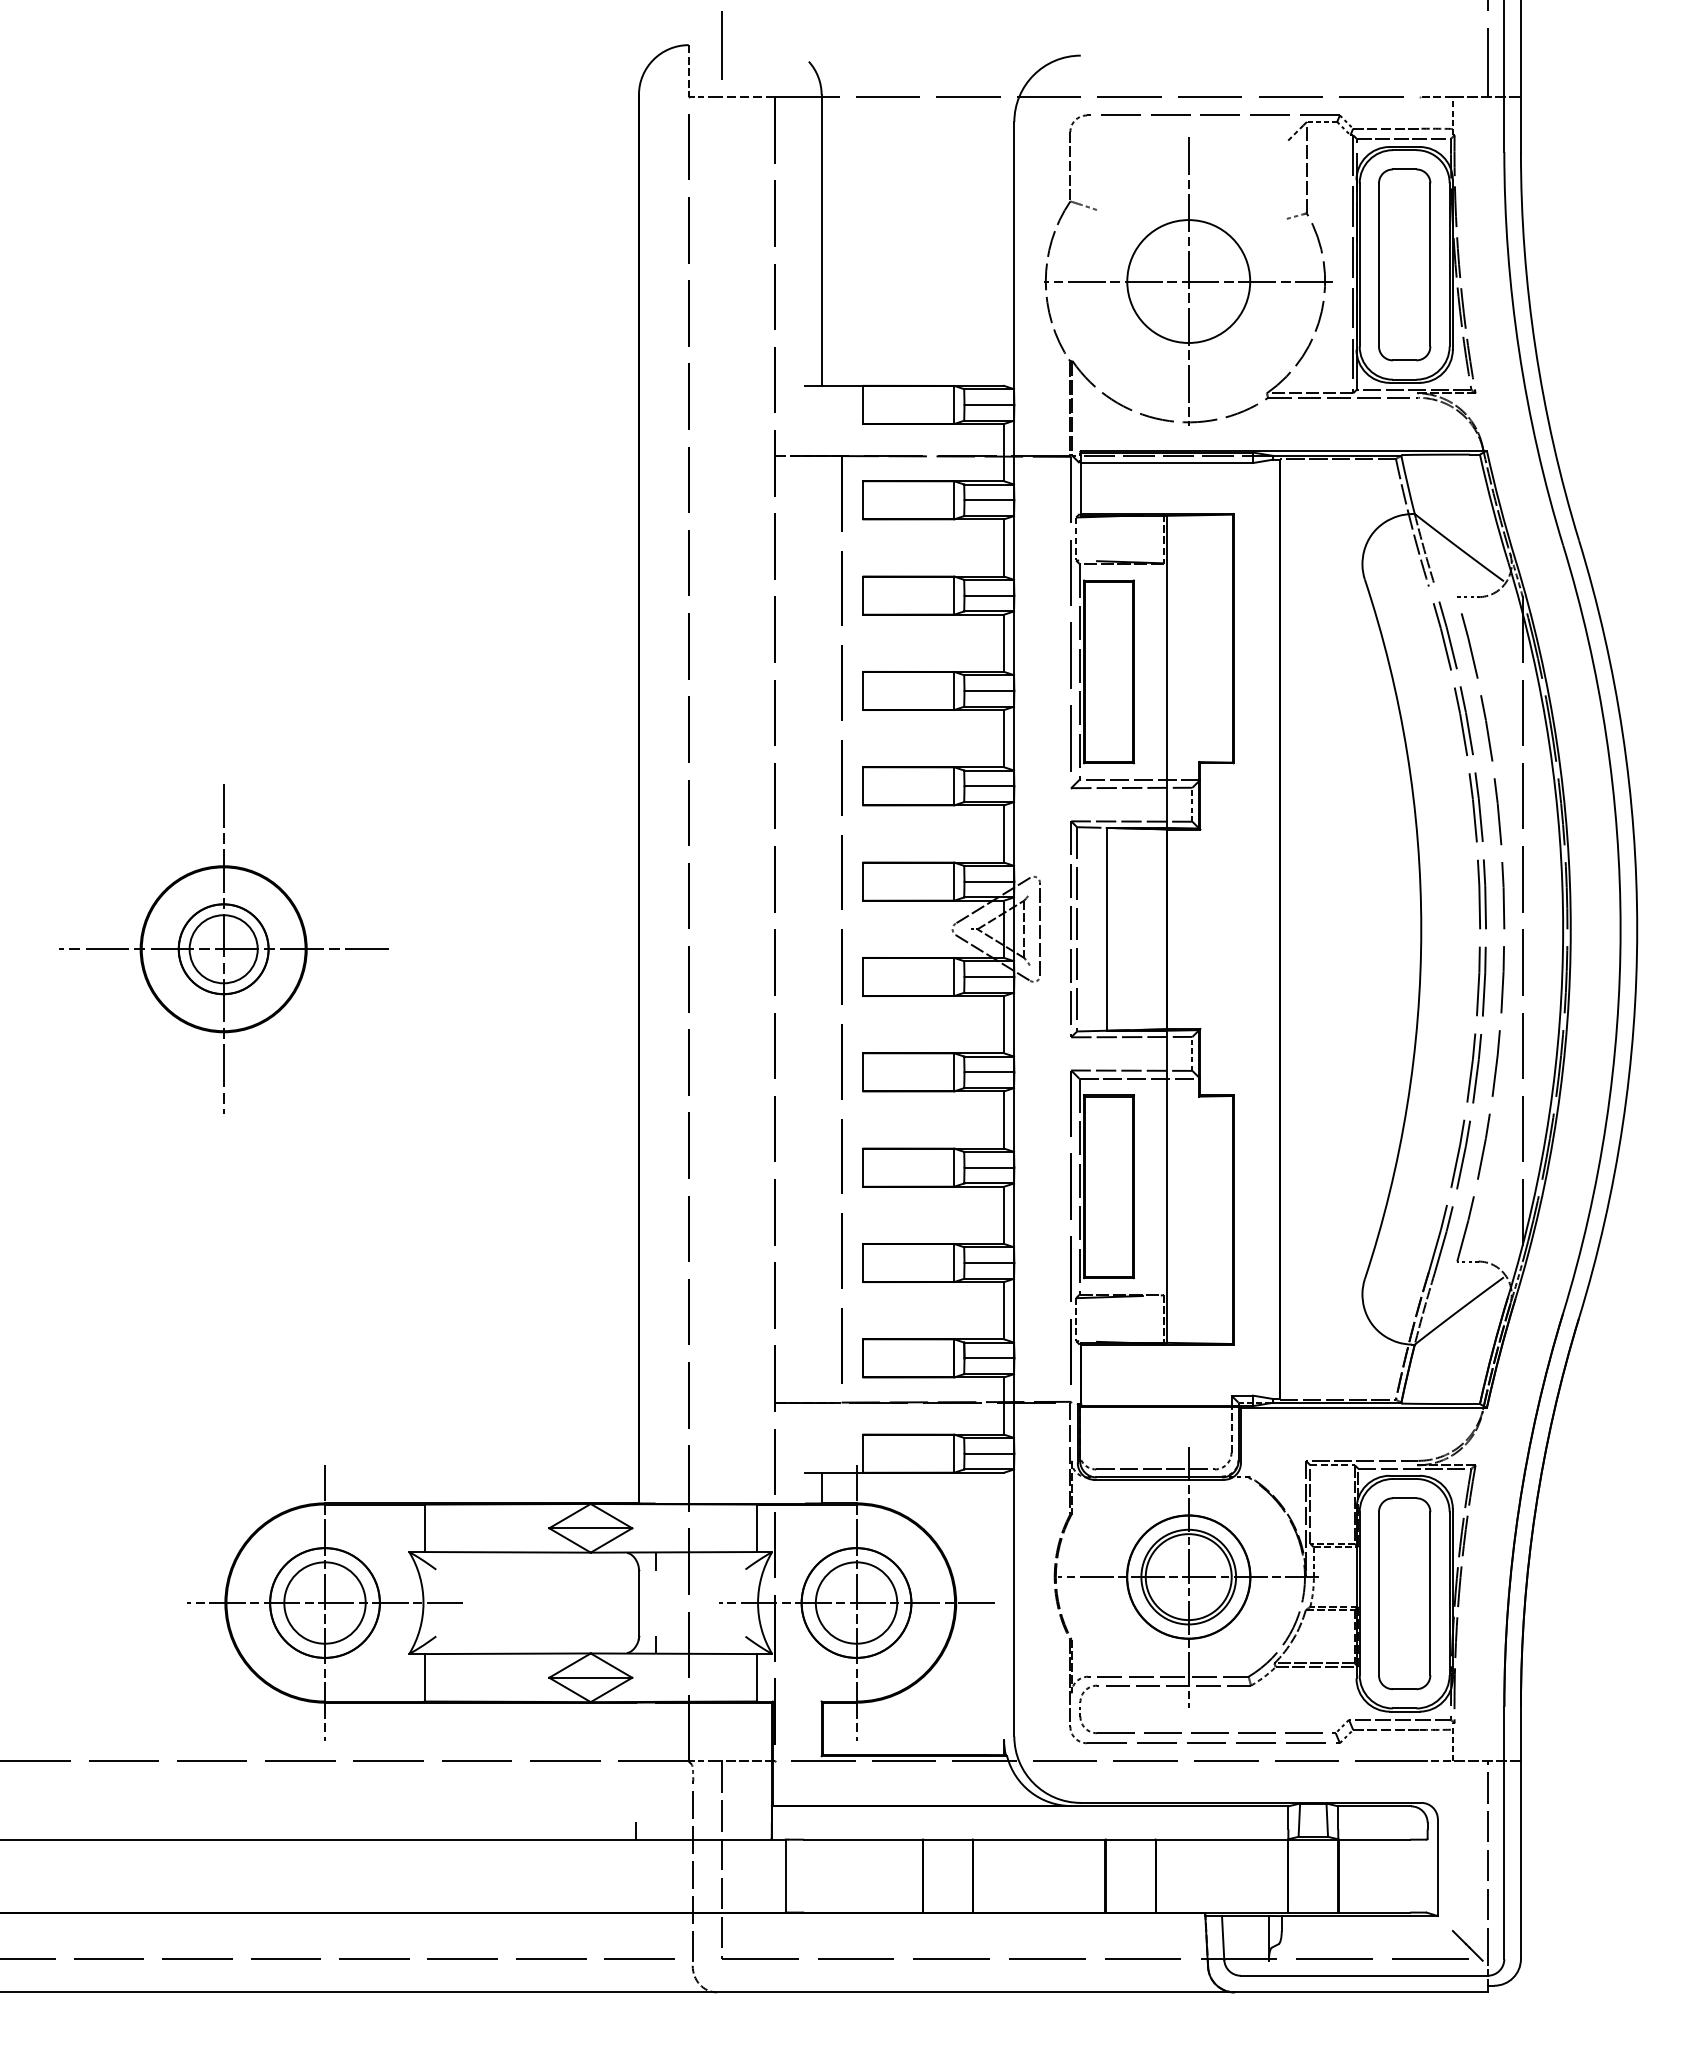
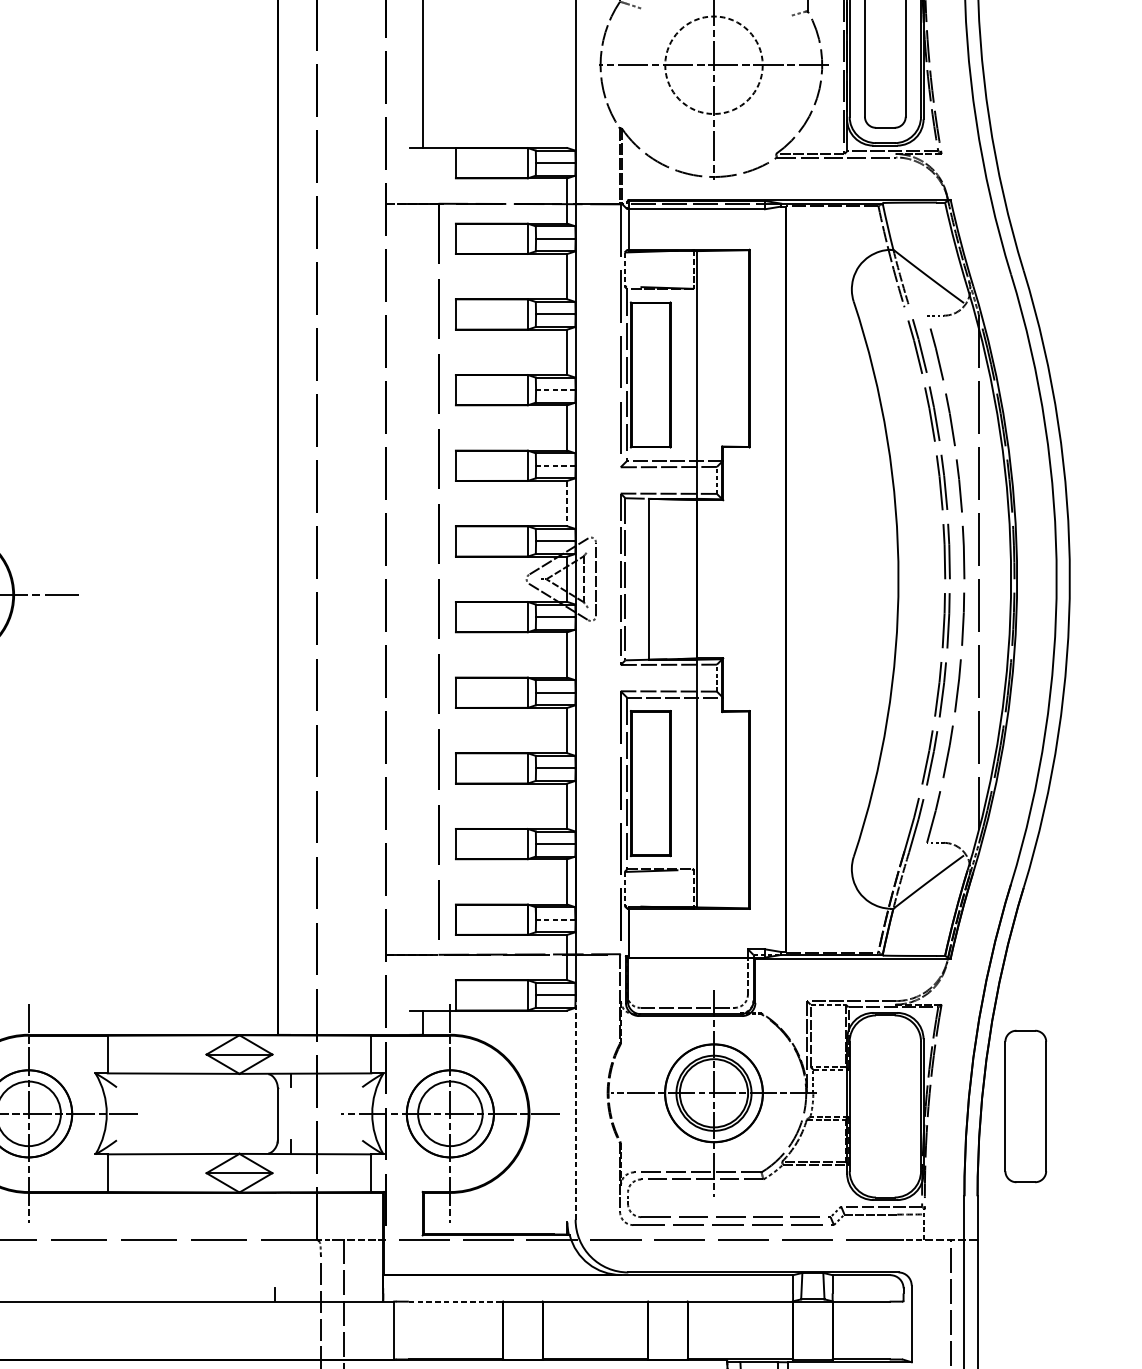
circle: (1188, 281) -> (713, 65), solid -> dashed
line: (989, 690) -> (555, 389), solid -> dashed
line: (989, 786) -> (555, 465), solid -> dashed
line: (1003, 834) -> (567, 504), solid -> dashed
line: (989, 1358) -> (555, 919), solid -> dashed
part: (1404, 1593) -> (1025, 1106), moved
line: (1014, 1594) -> (575, 1107), solid -> dashed
line: (863, 1839) -> (455, 1301), solid -> dashed

